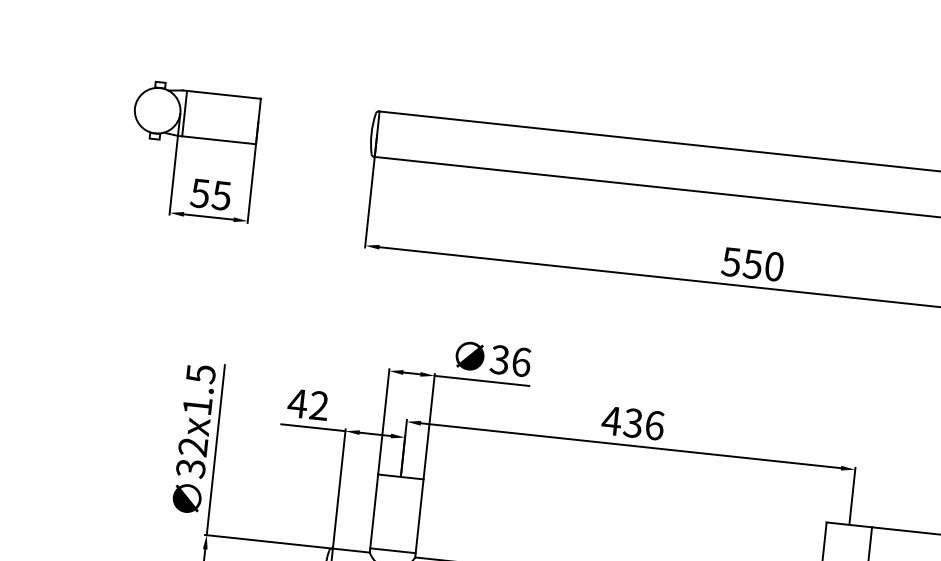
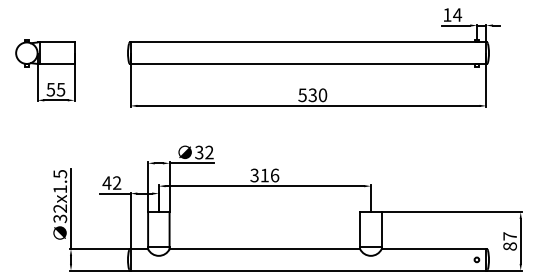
text: (752, 262) -> (312, 94), 550 -> 530
text: (521, 362) -> (209, 152), 36 -> 32
text: (622, 421) -> (259, 175), 436 -> 316

